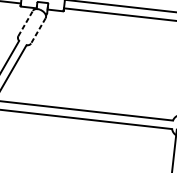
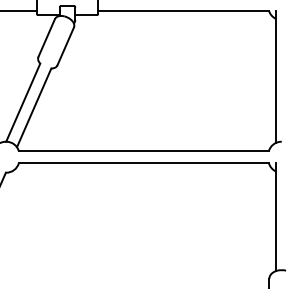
line: (25, 23) -> (46, 38), dashed -> solid
line: (38, 30) -> (65, 46), dashed -> solid

